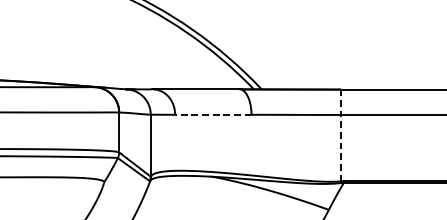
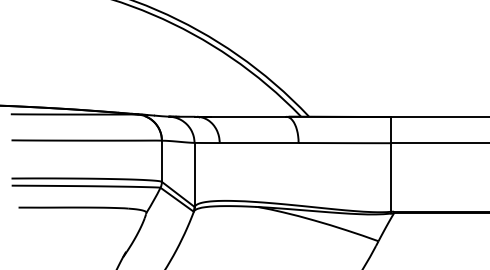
line: (212, 115) -> (258, 143), dashed -> solid
line: (341, 134) -> (391, 163), dashed -> solid

